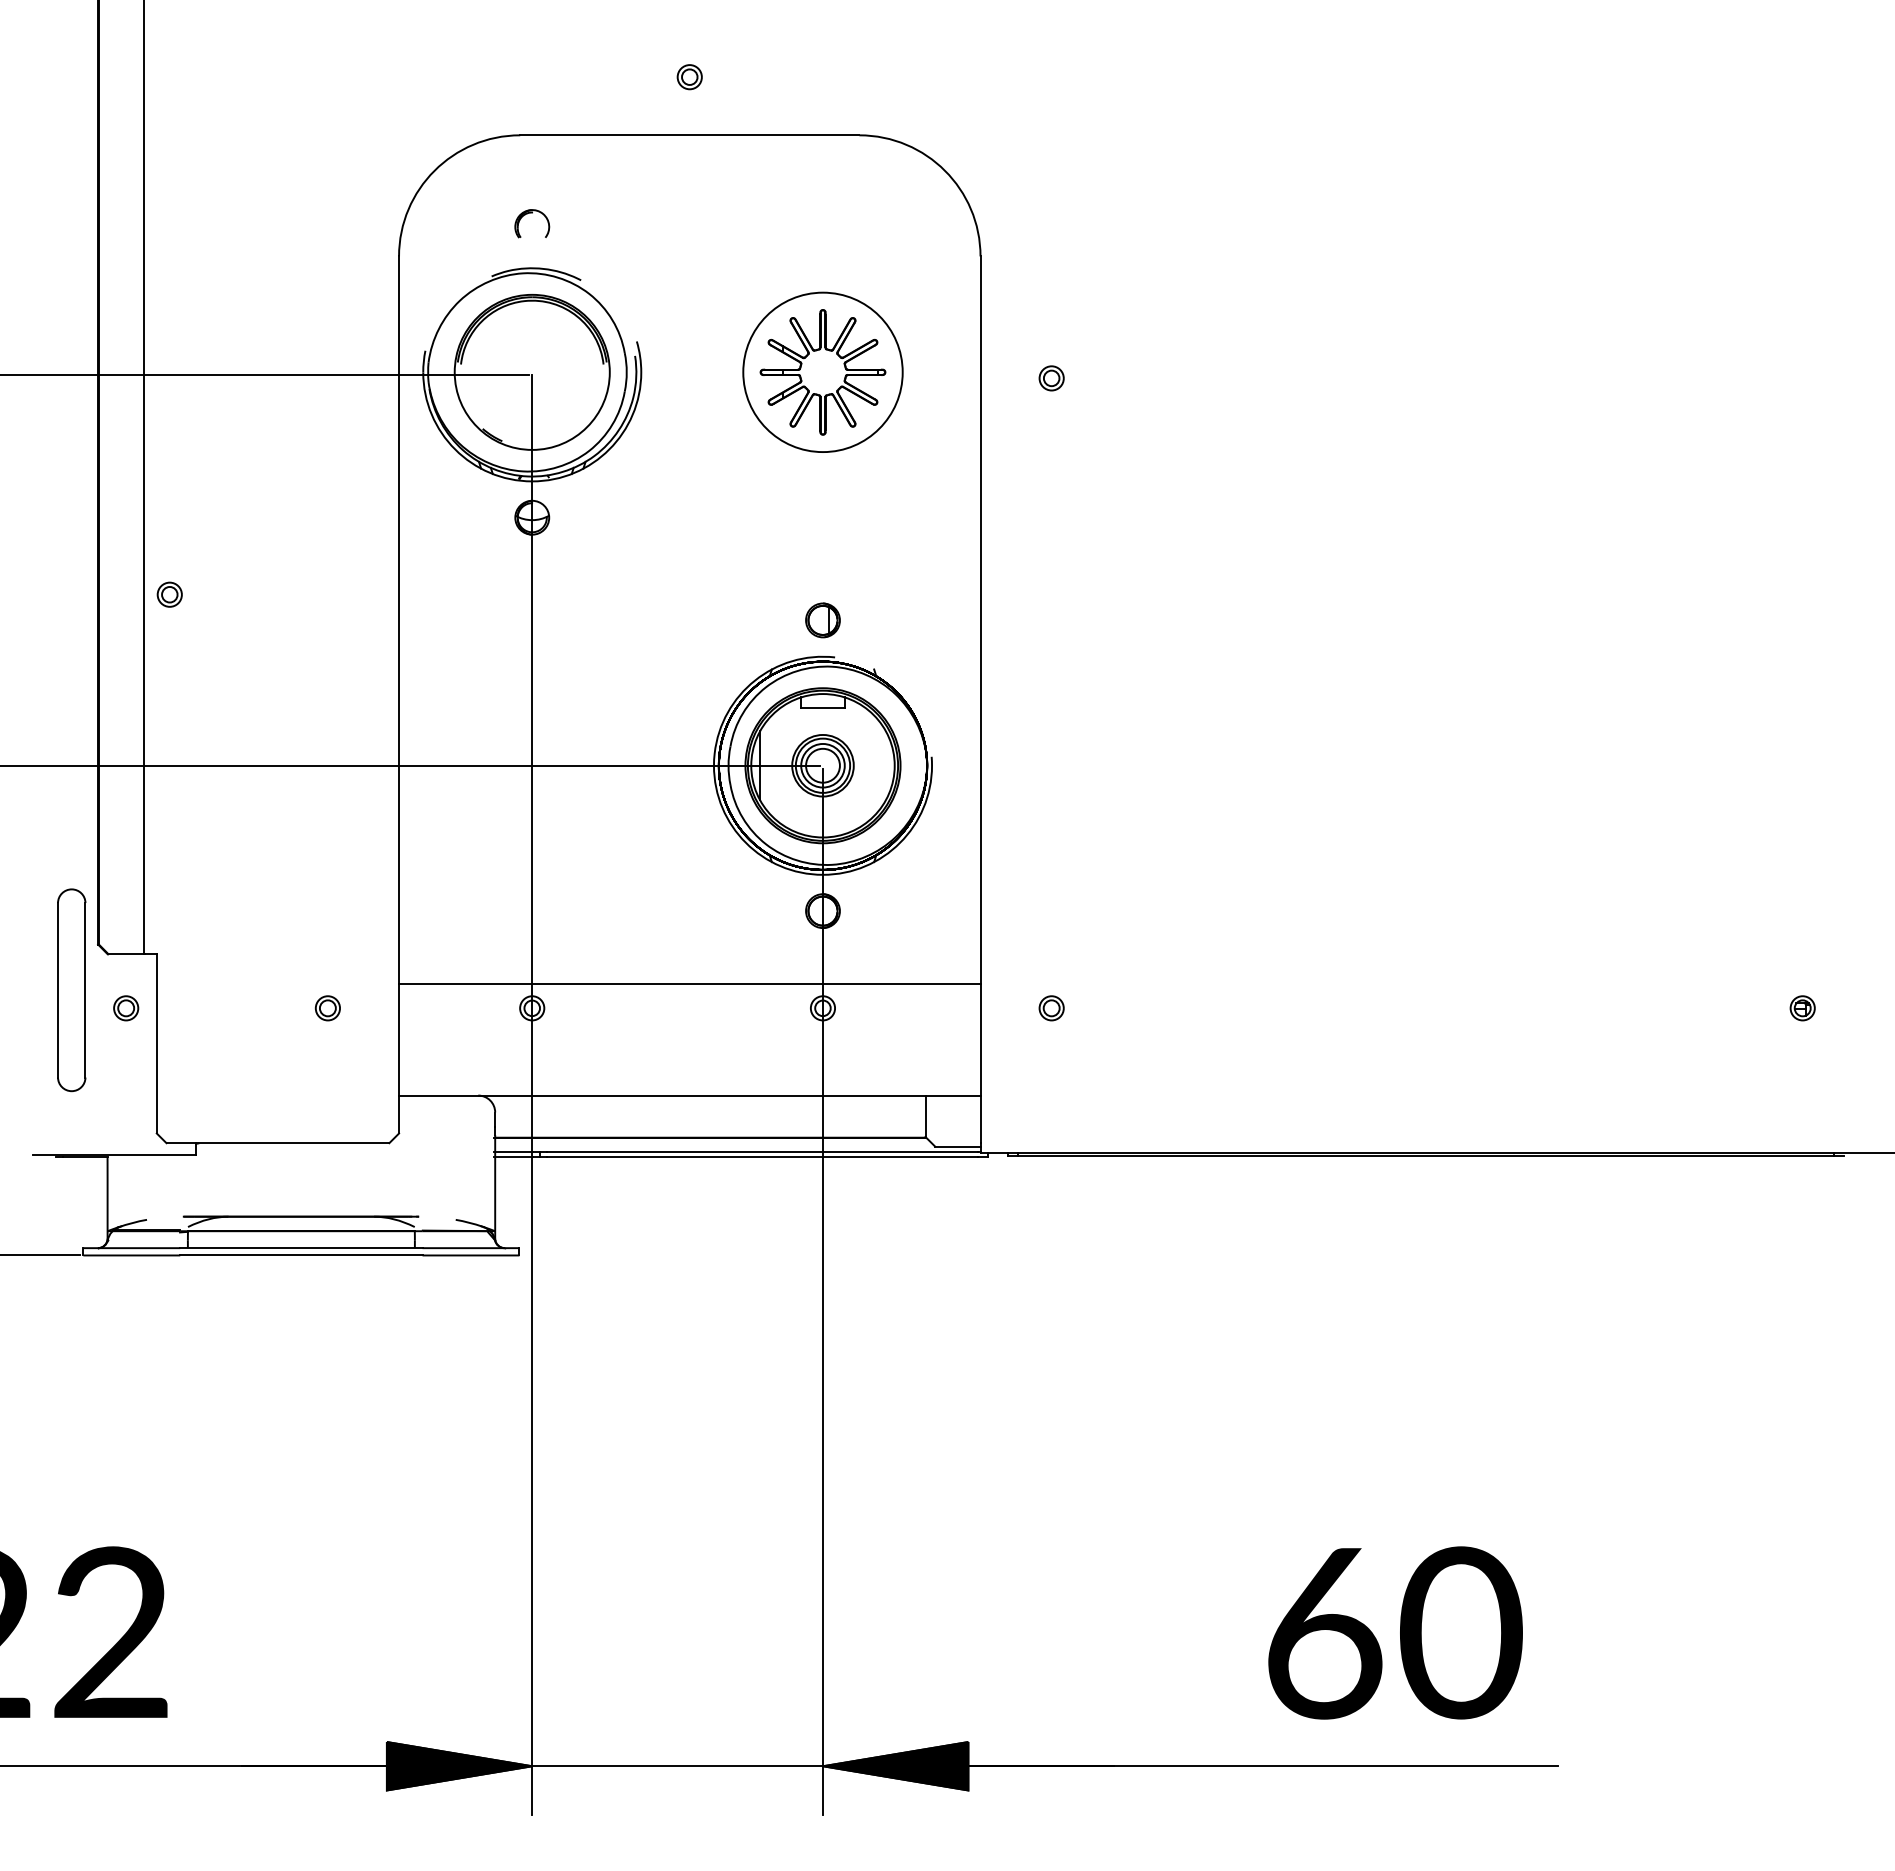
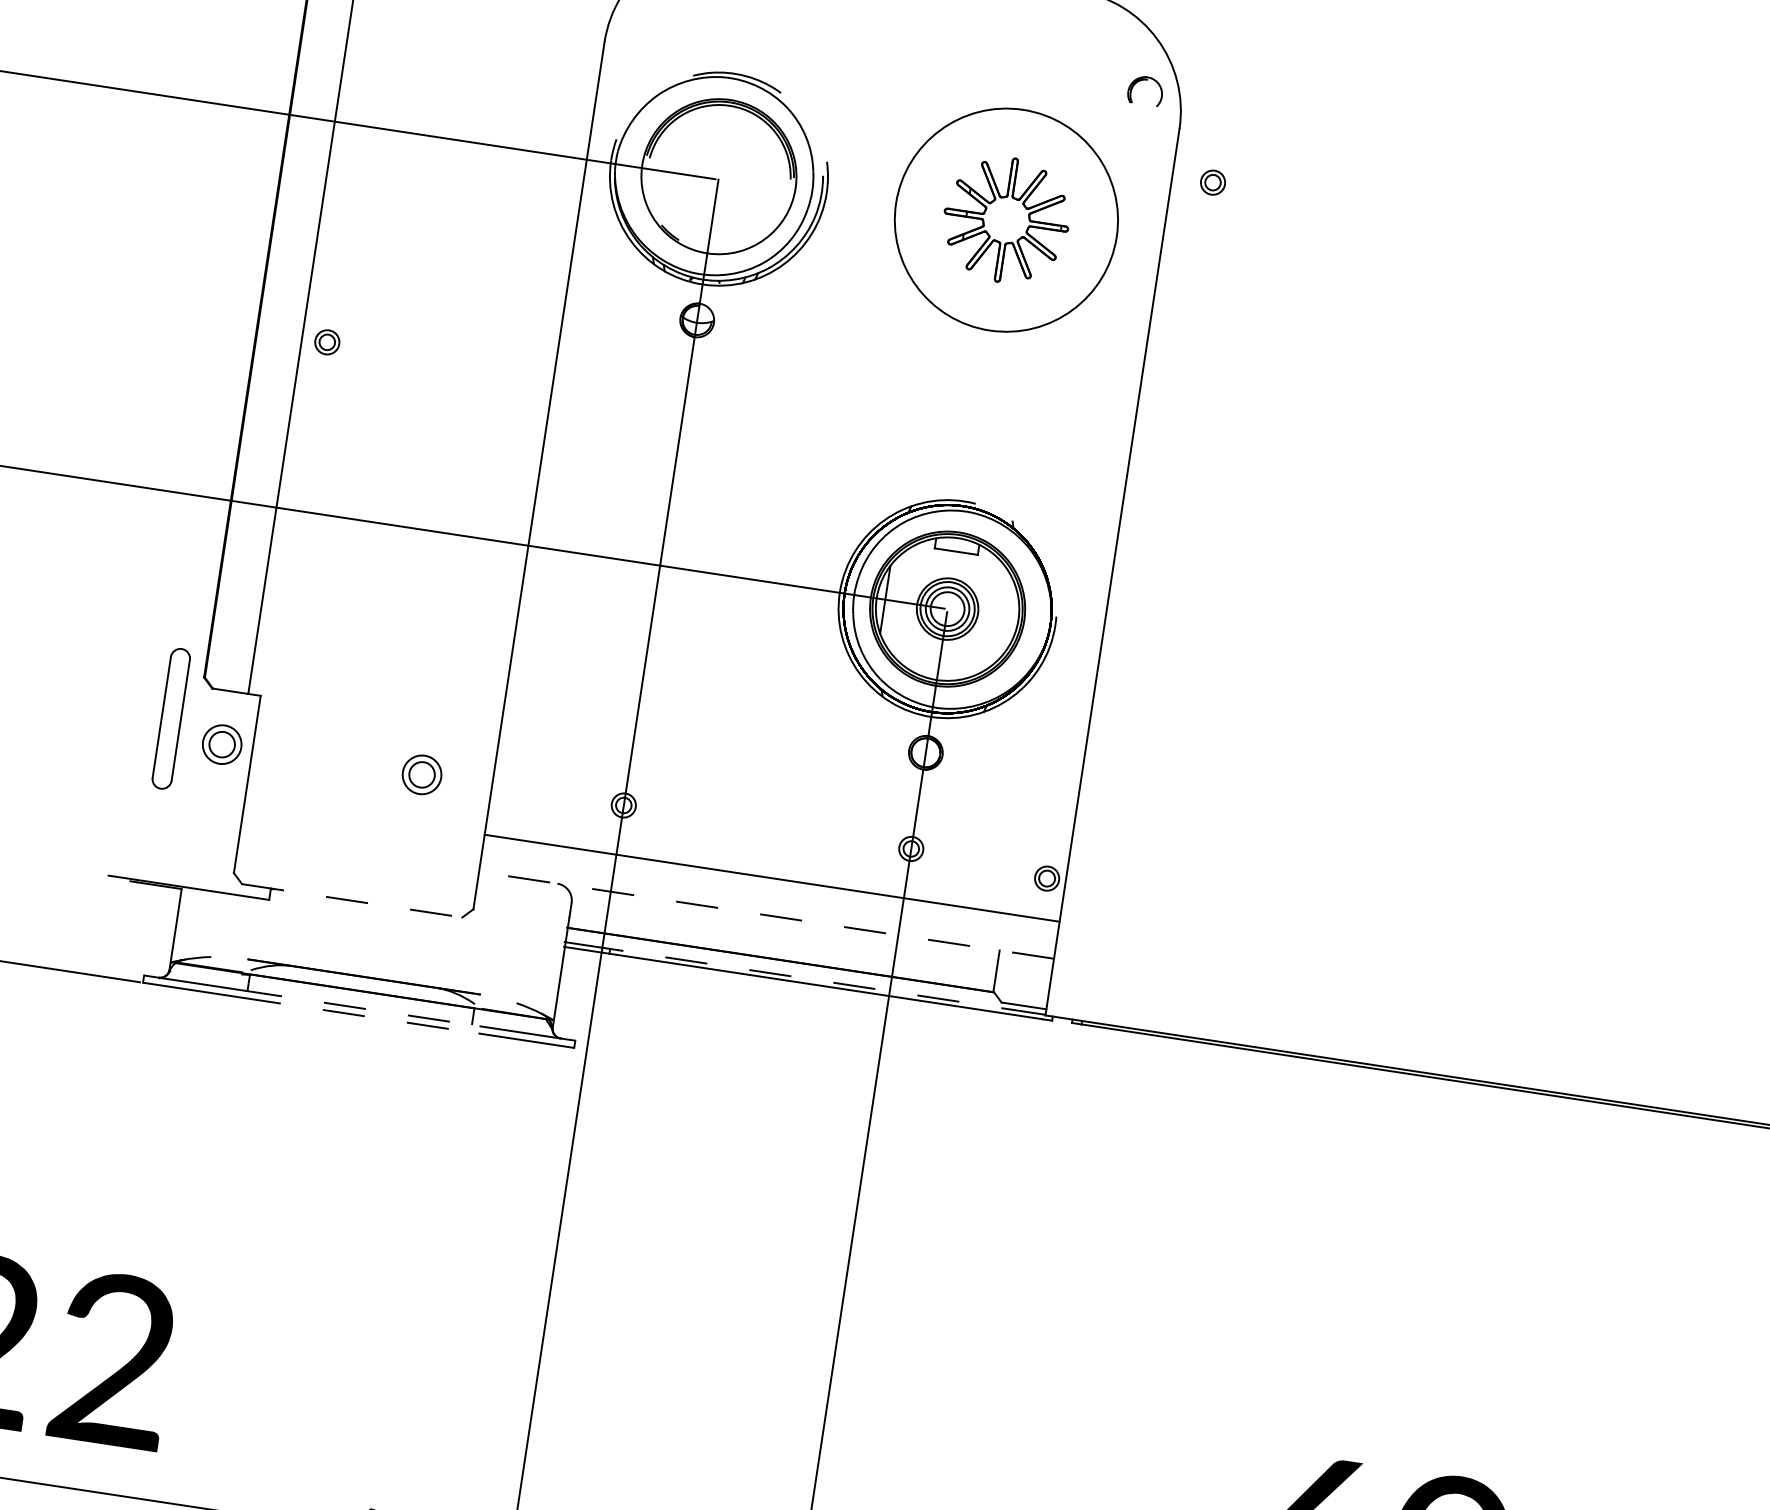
part: (532, 213) -> (1147, 80), moved
circle: (822, 372) -> (1005, 220), size x1.4
part: (1051, 378) -> (1212, 182), moved
part: (822, 620) -> (968, 465), removed
line: (689, 984) -> (771, 878), moved
part: (71, 990) -> (170, 718), size x0.7
part: (126, 1008) -> (222, 744), size x1.6
part: (327, 1008) -> (421, 775), size x1.6
part: (1051, 1008) -> (1046, 878), moved
line: (689, 1095) -> (766, 915), solid -> dashed
line: (278, 1143) -> (352, 901), solid -> dashed
line: (762, 1152) -> (829, 982), solid -> dashed
line: (301, 1248) -> (359, 1008), solid -> dashed
line: (301, 1255) -> (358, 1015), solid -> dashed

